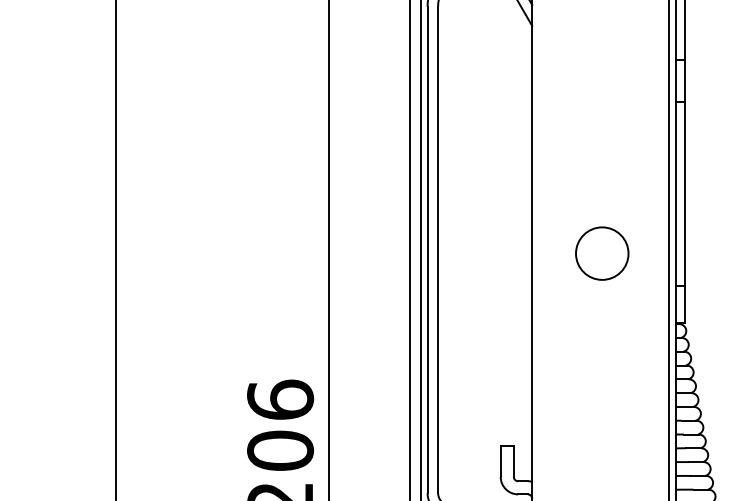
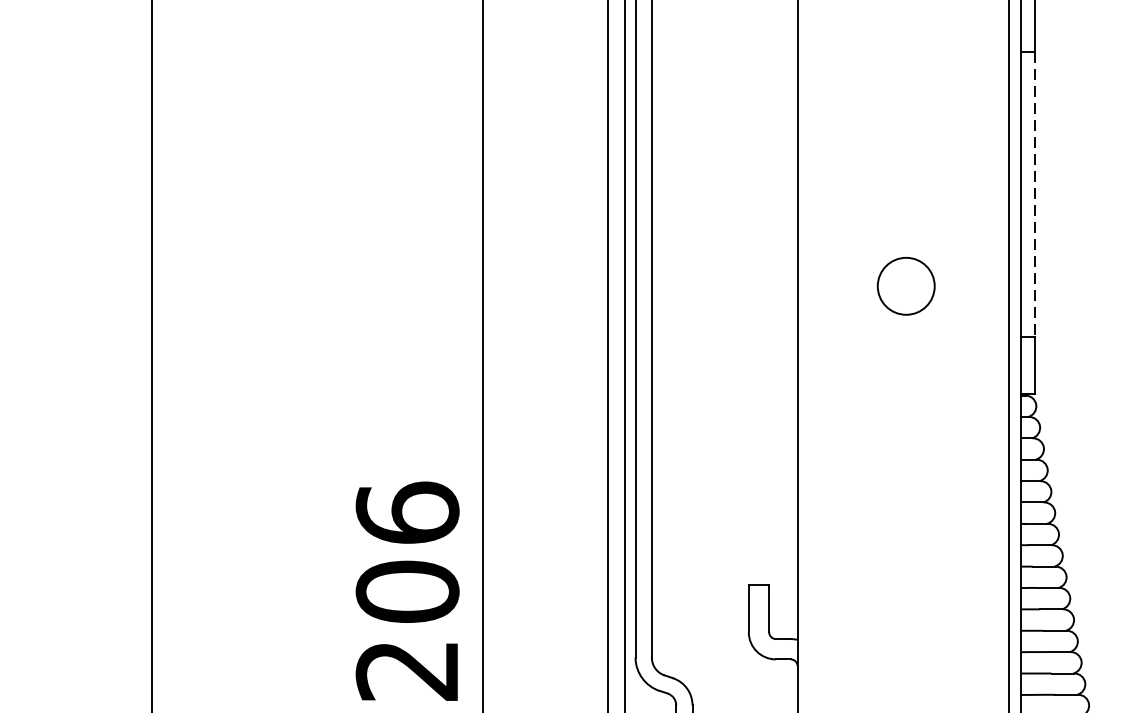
line: (685, 194) -> (1035, 194), solid -> dashed
circle: (602, 253) -> (906, 286), size x0.7

